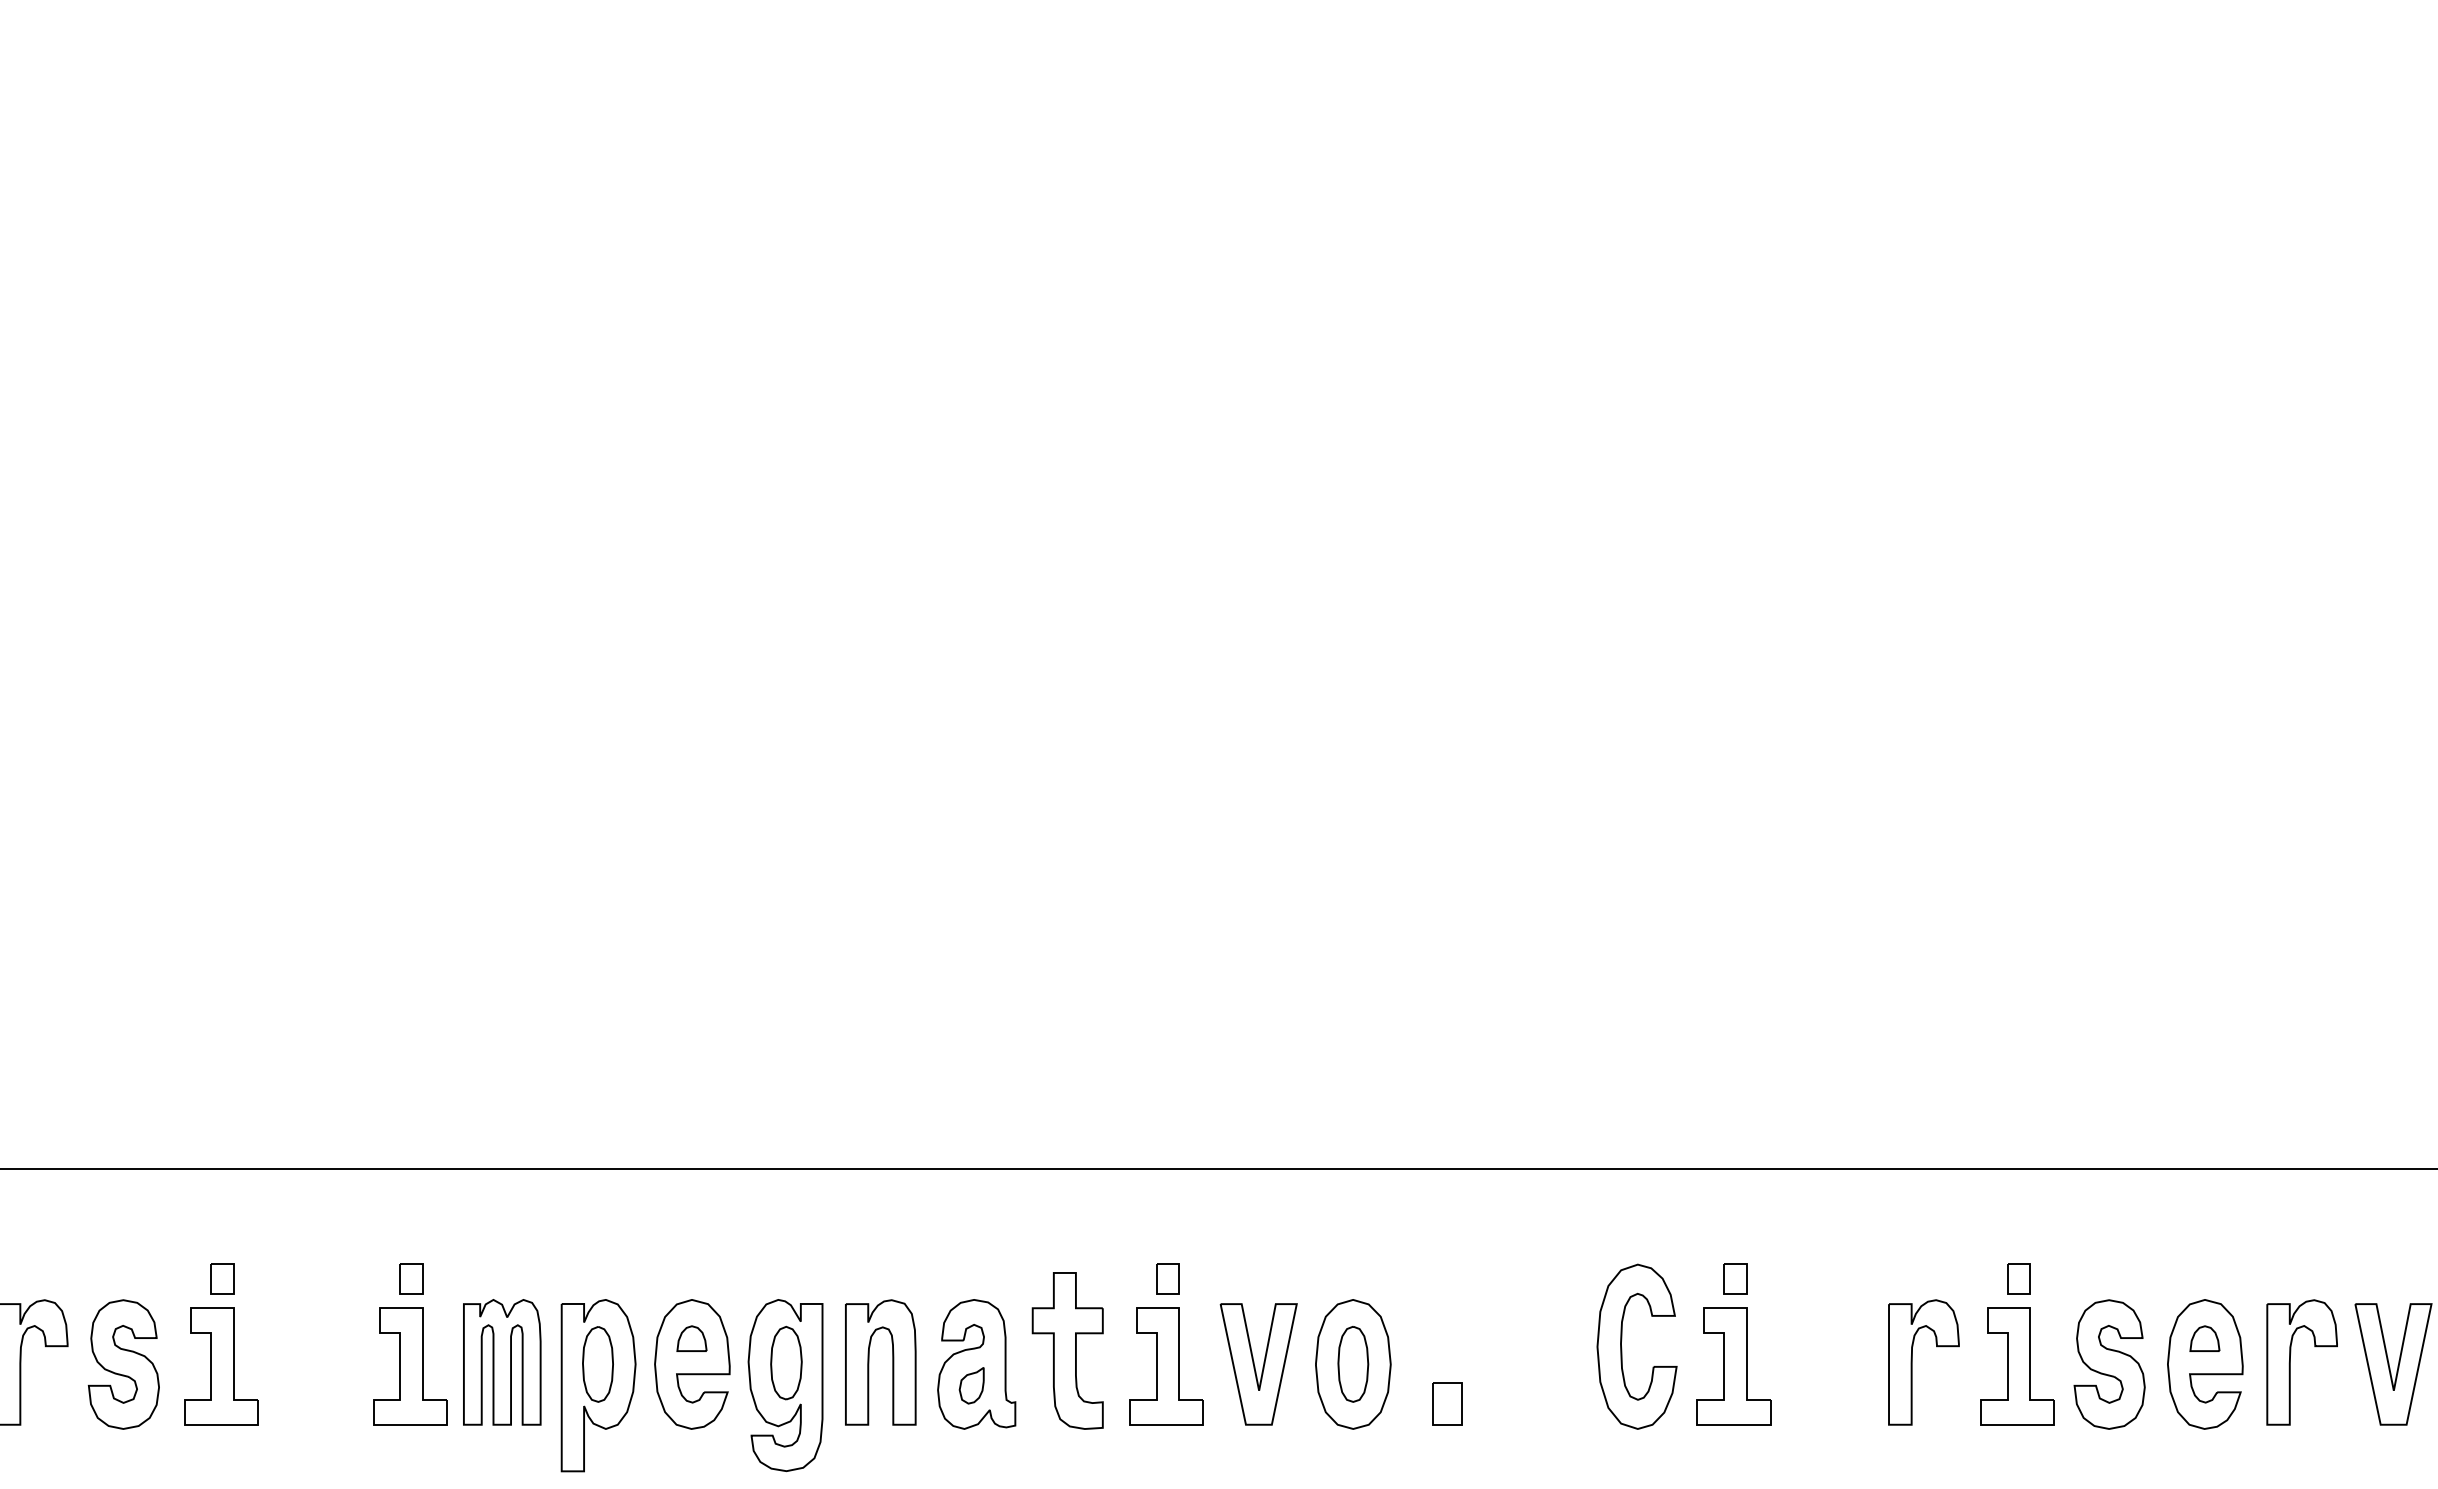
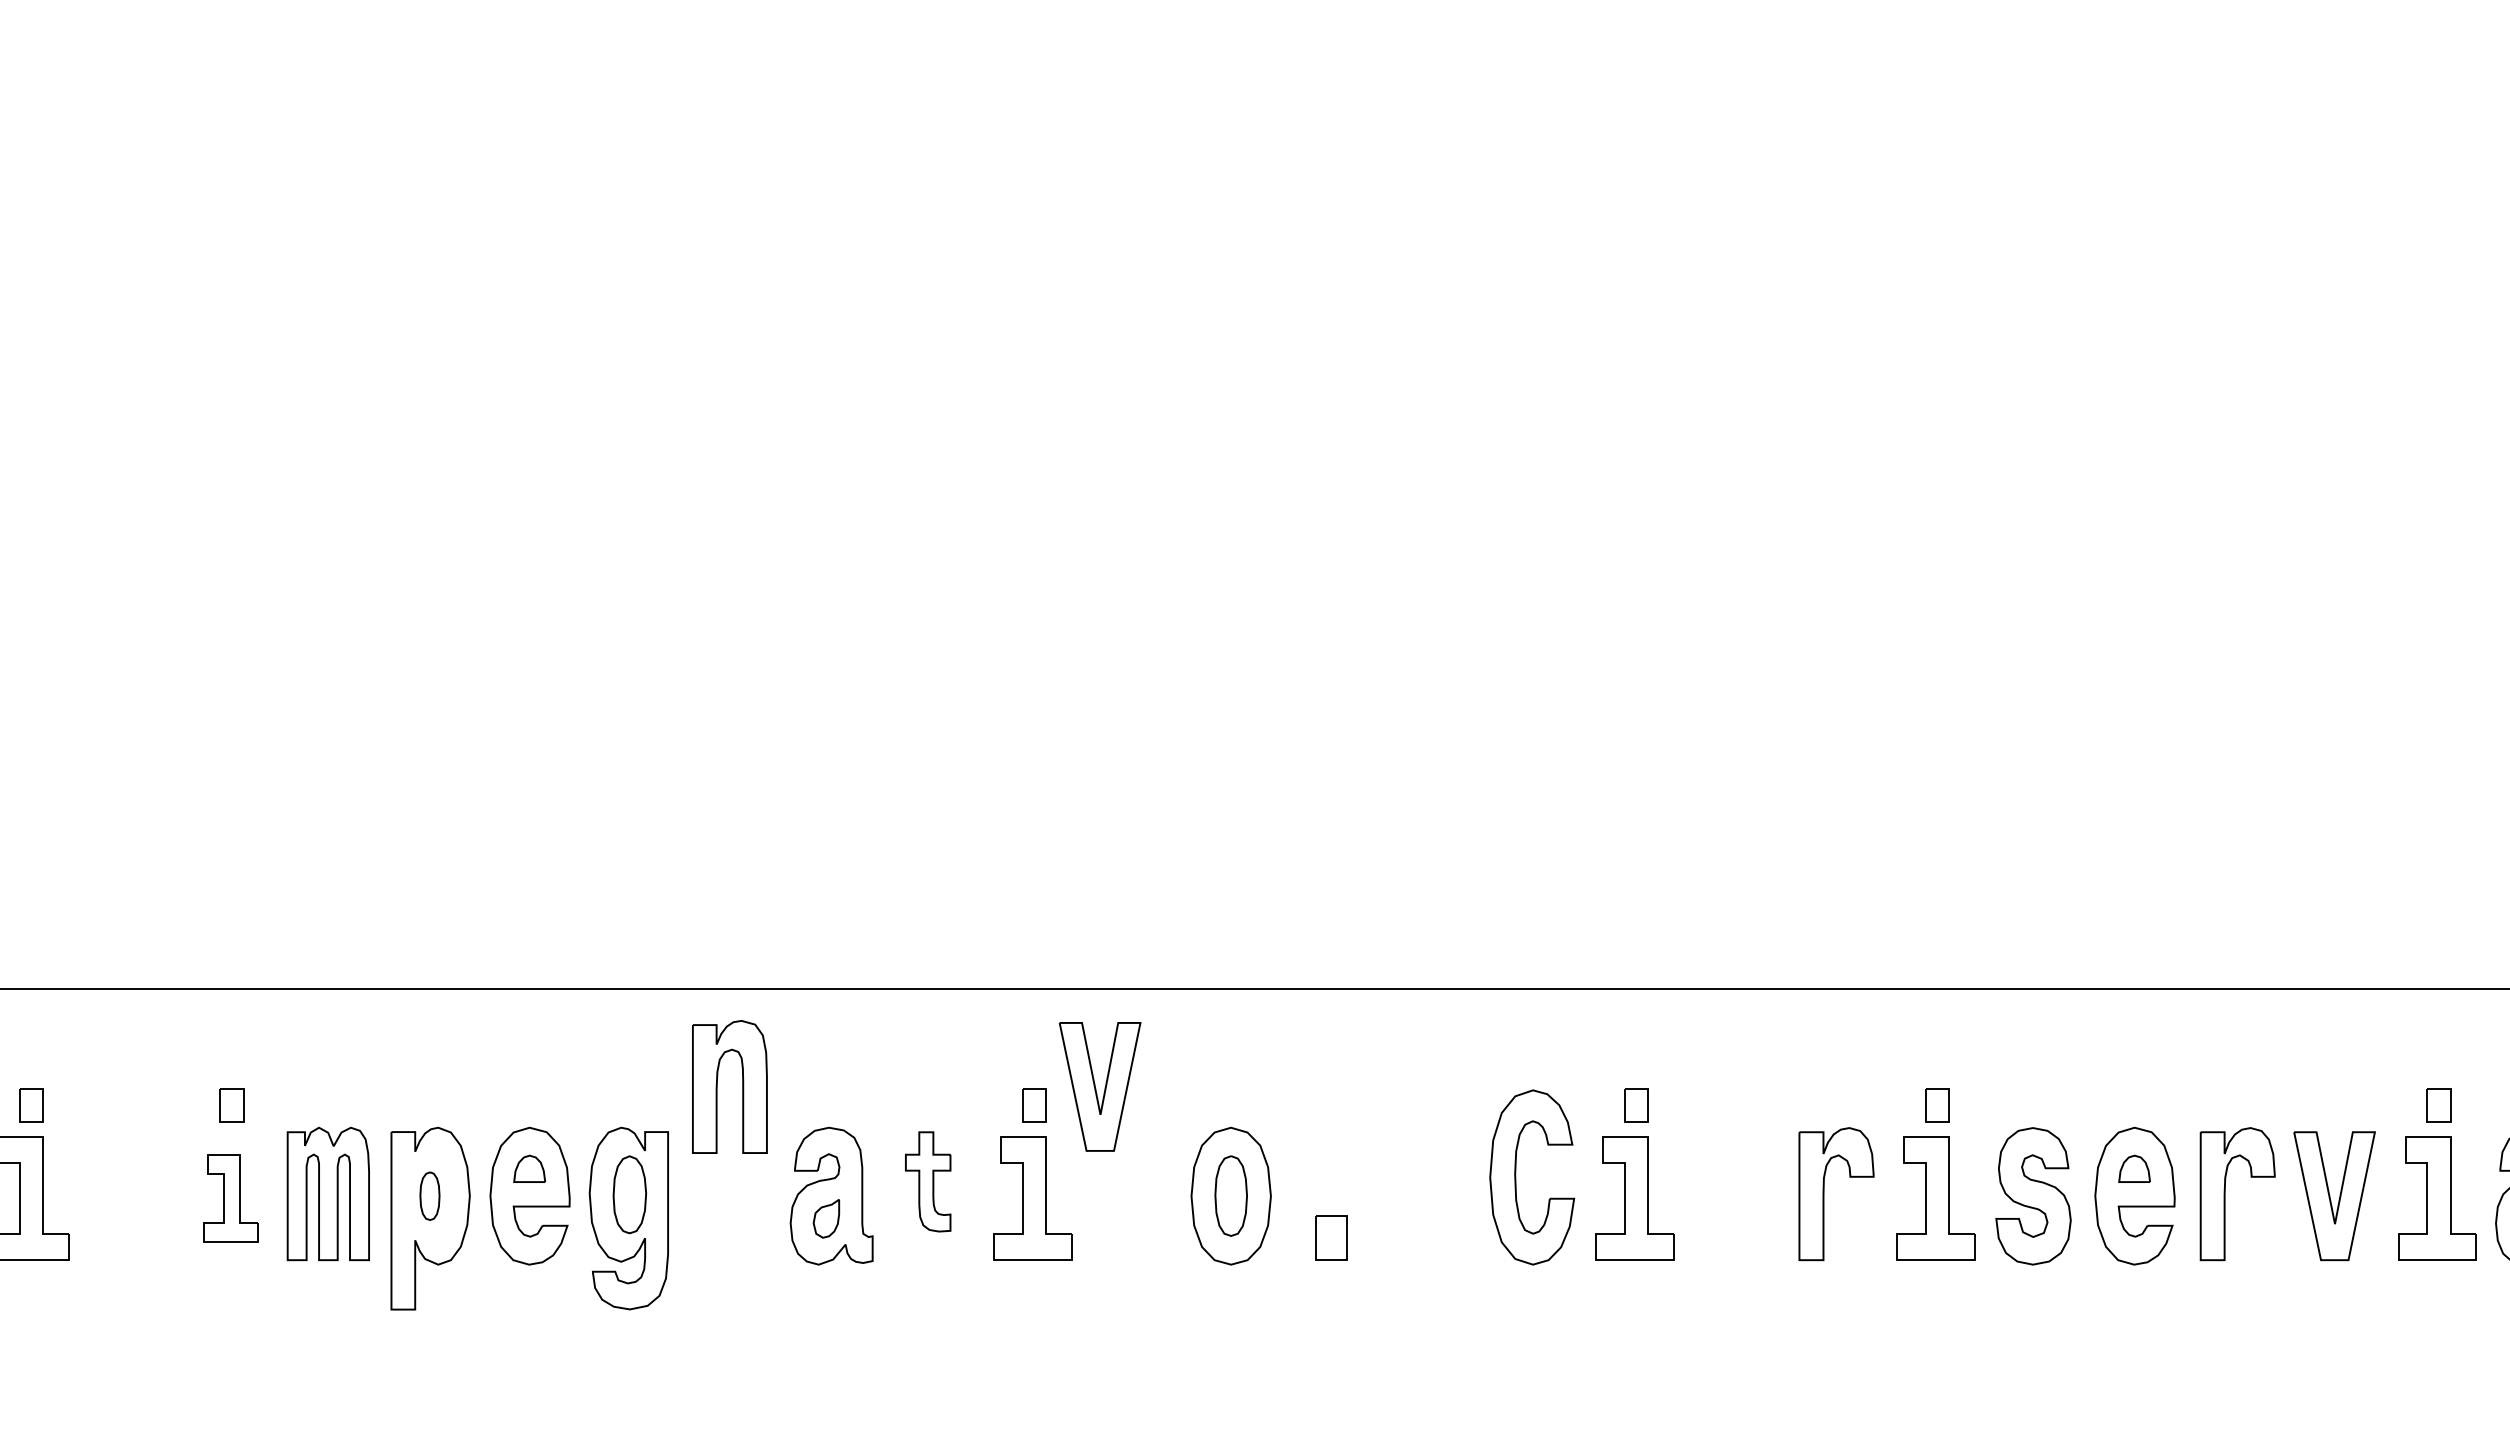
part: (1067, 1350) -> (927, 1181), size x0.6
part: (869, 1362) -> (717, 1086), moved
part: (597, 1364) -> (429, 1196), size x0.6
part: (1258, 1364) -> (1099, 1086), moved
part: (410, 1366) -> (231, 1198), size x0.7

